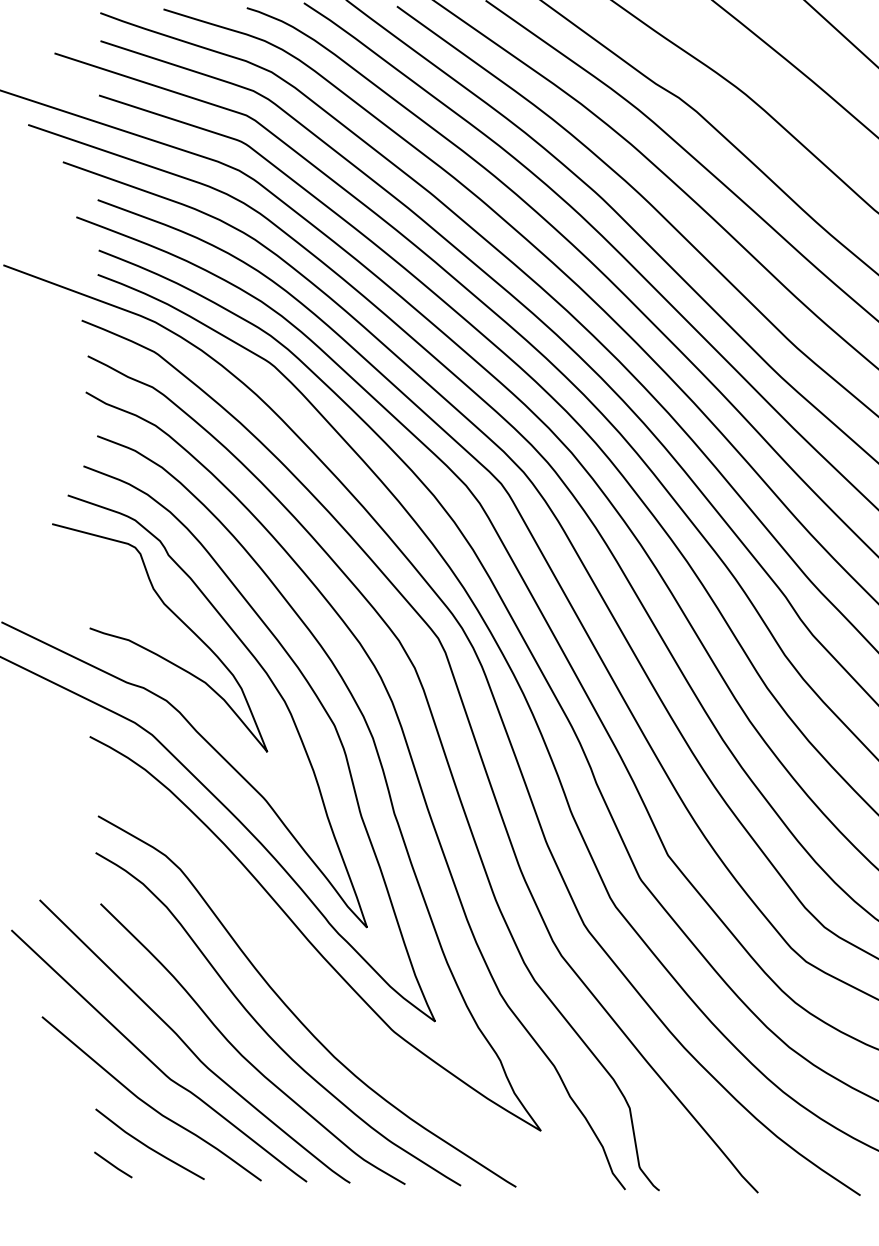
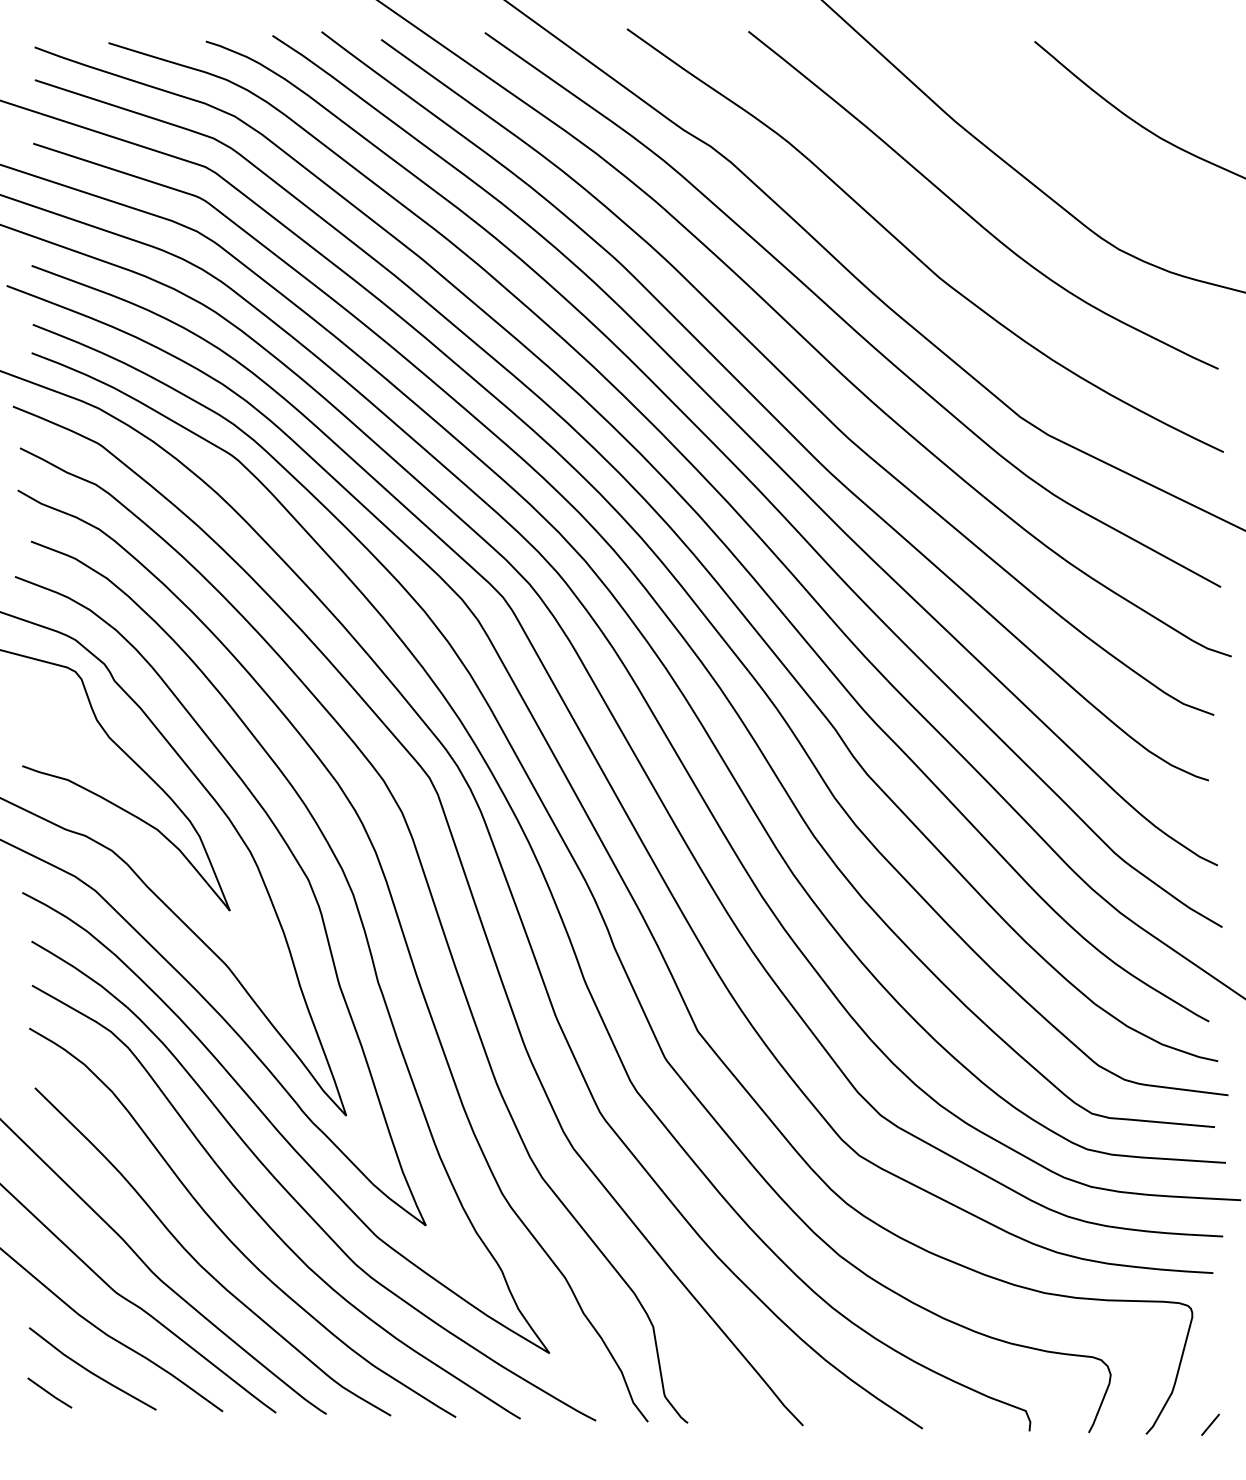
curve: (321, 996) -> (293, 1196), added

